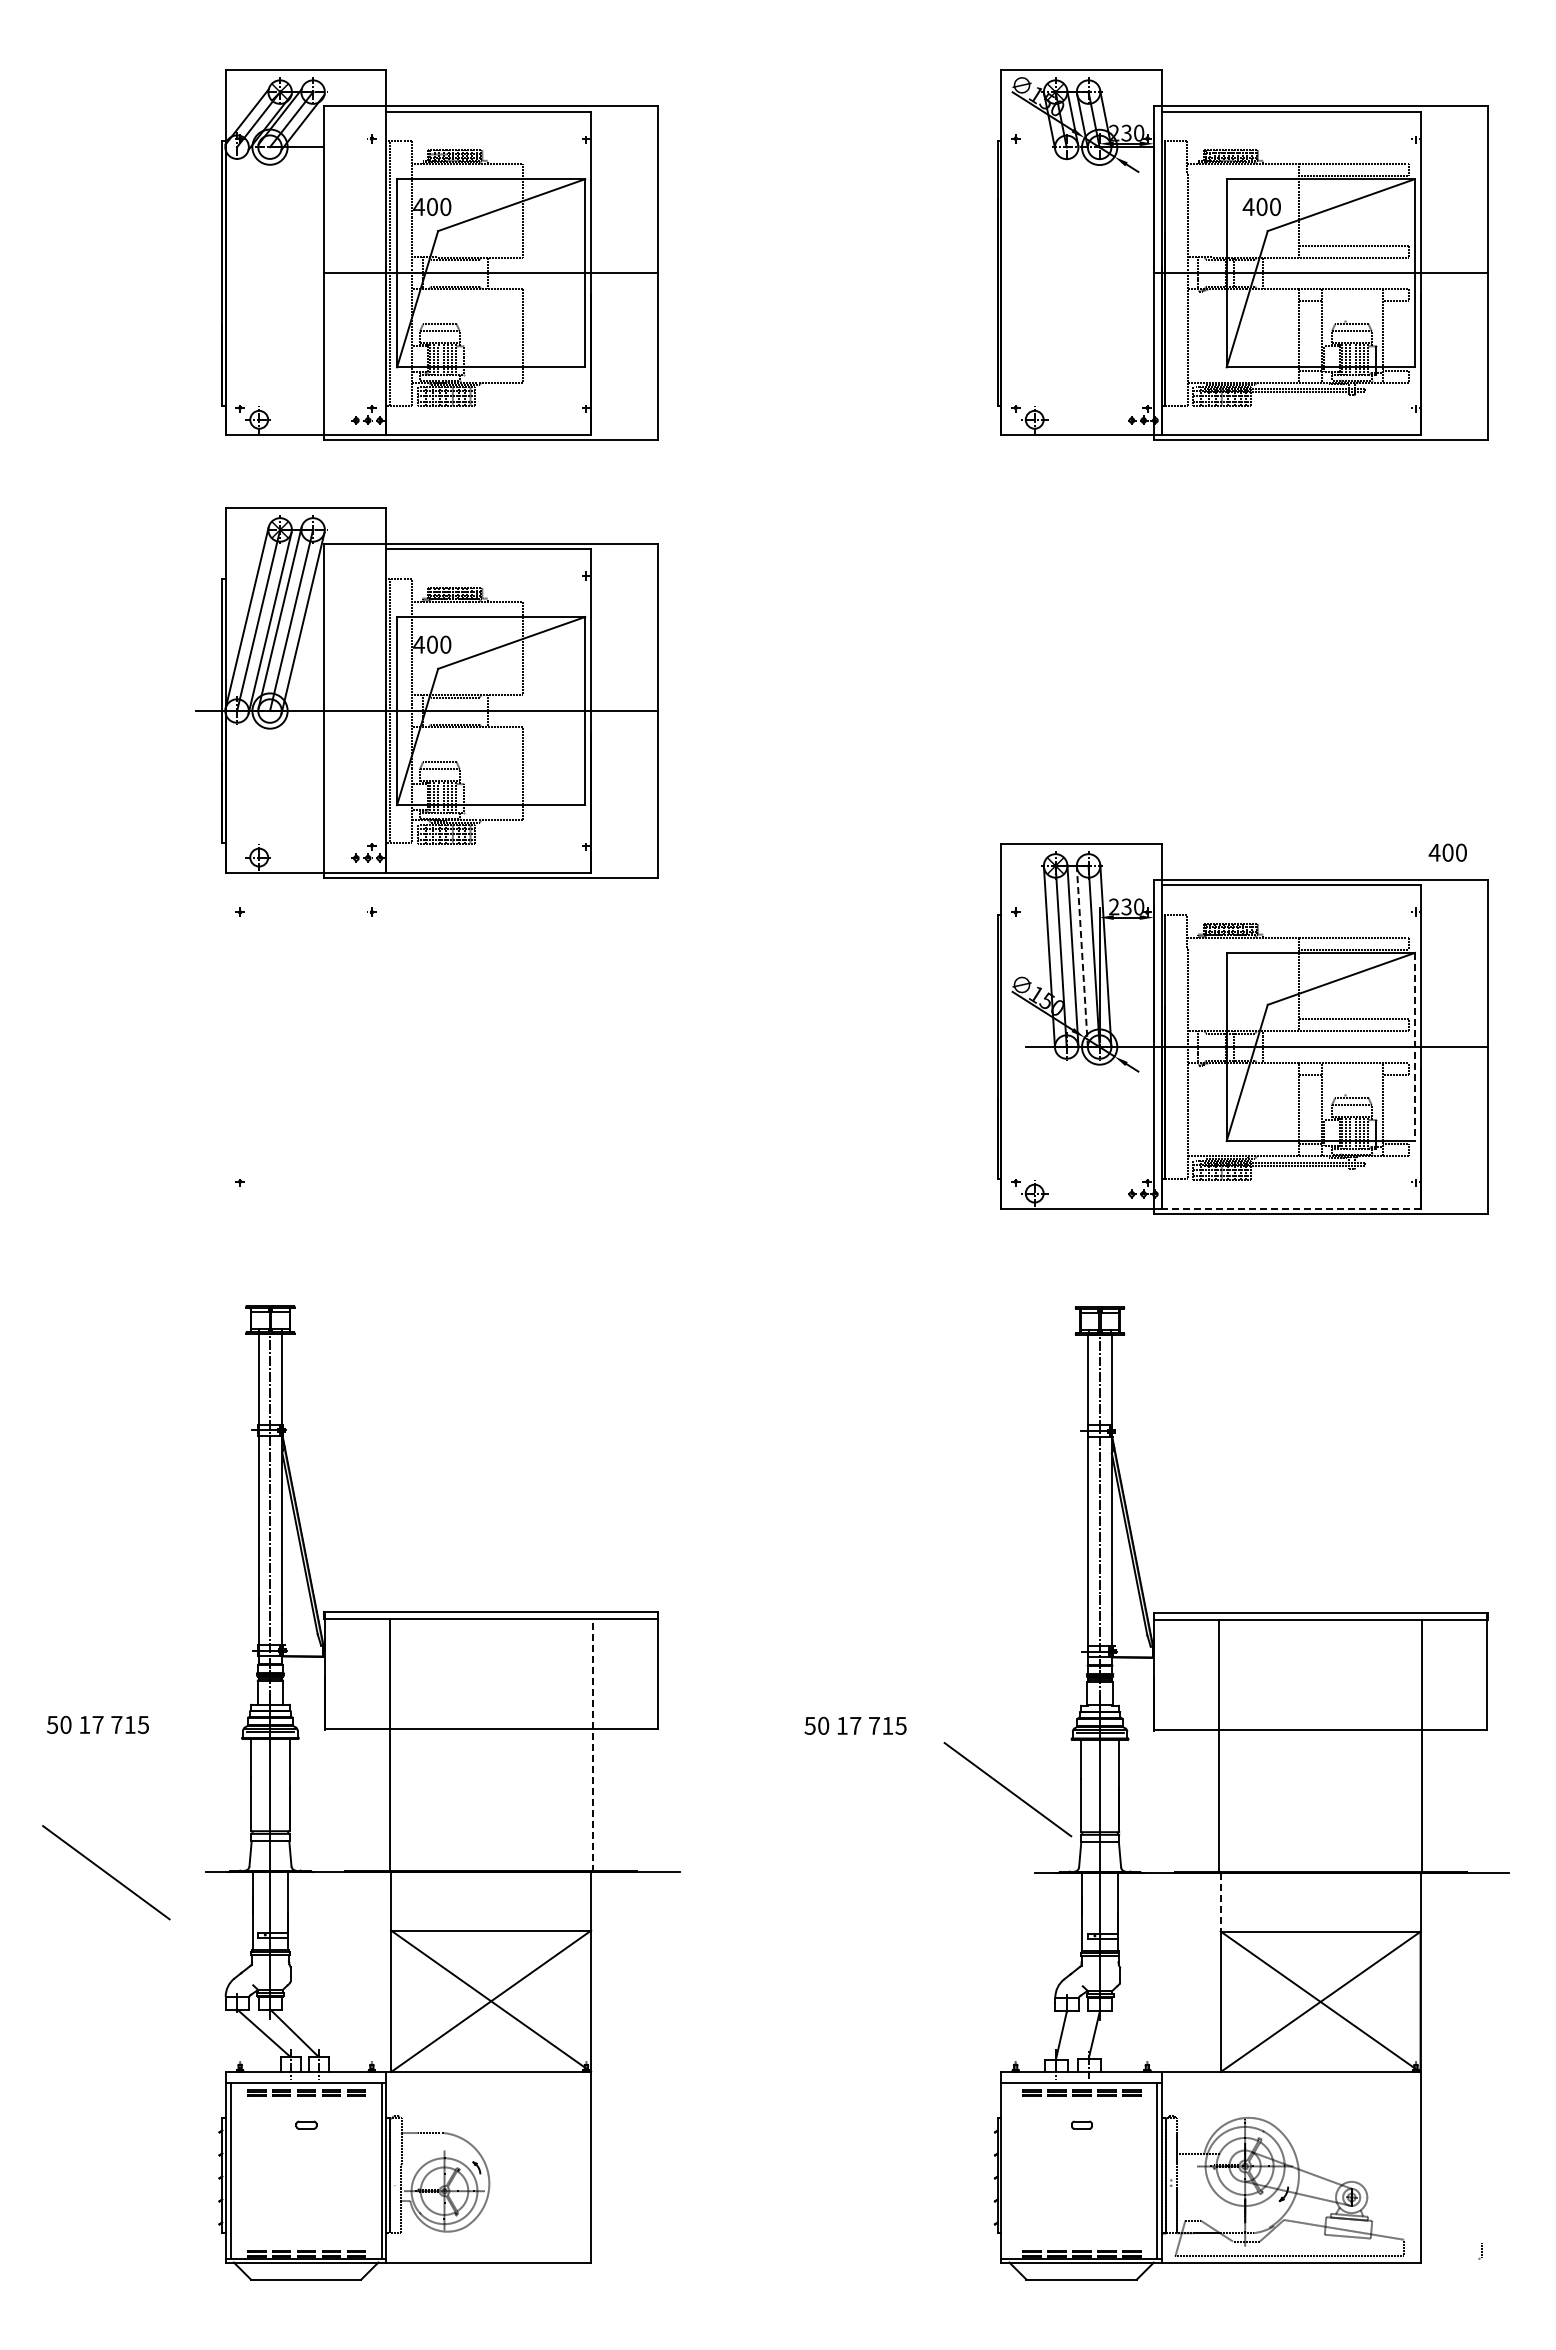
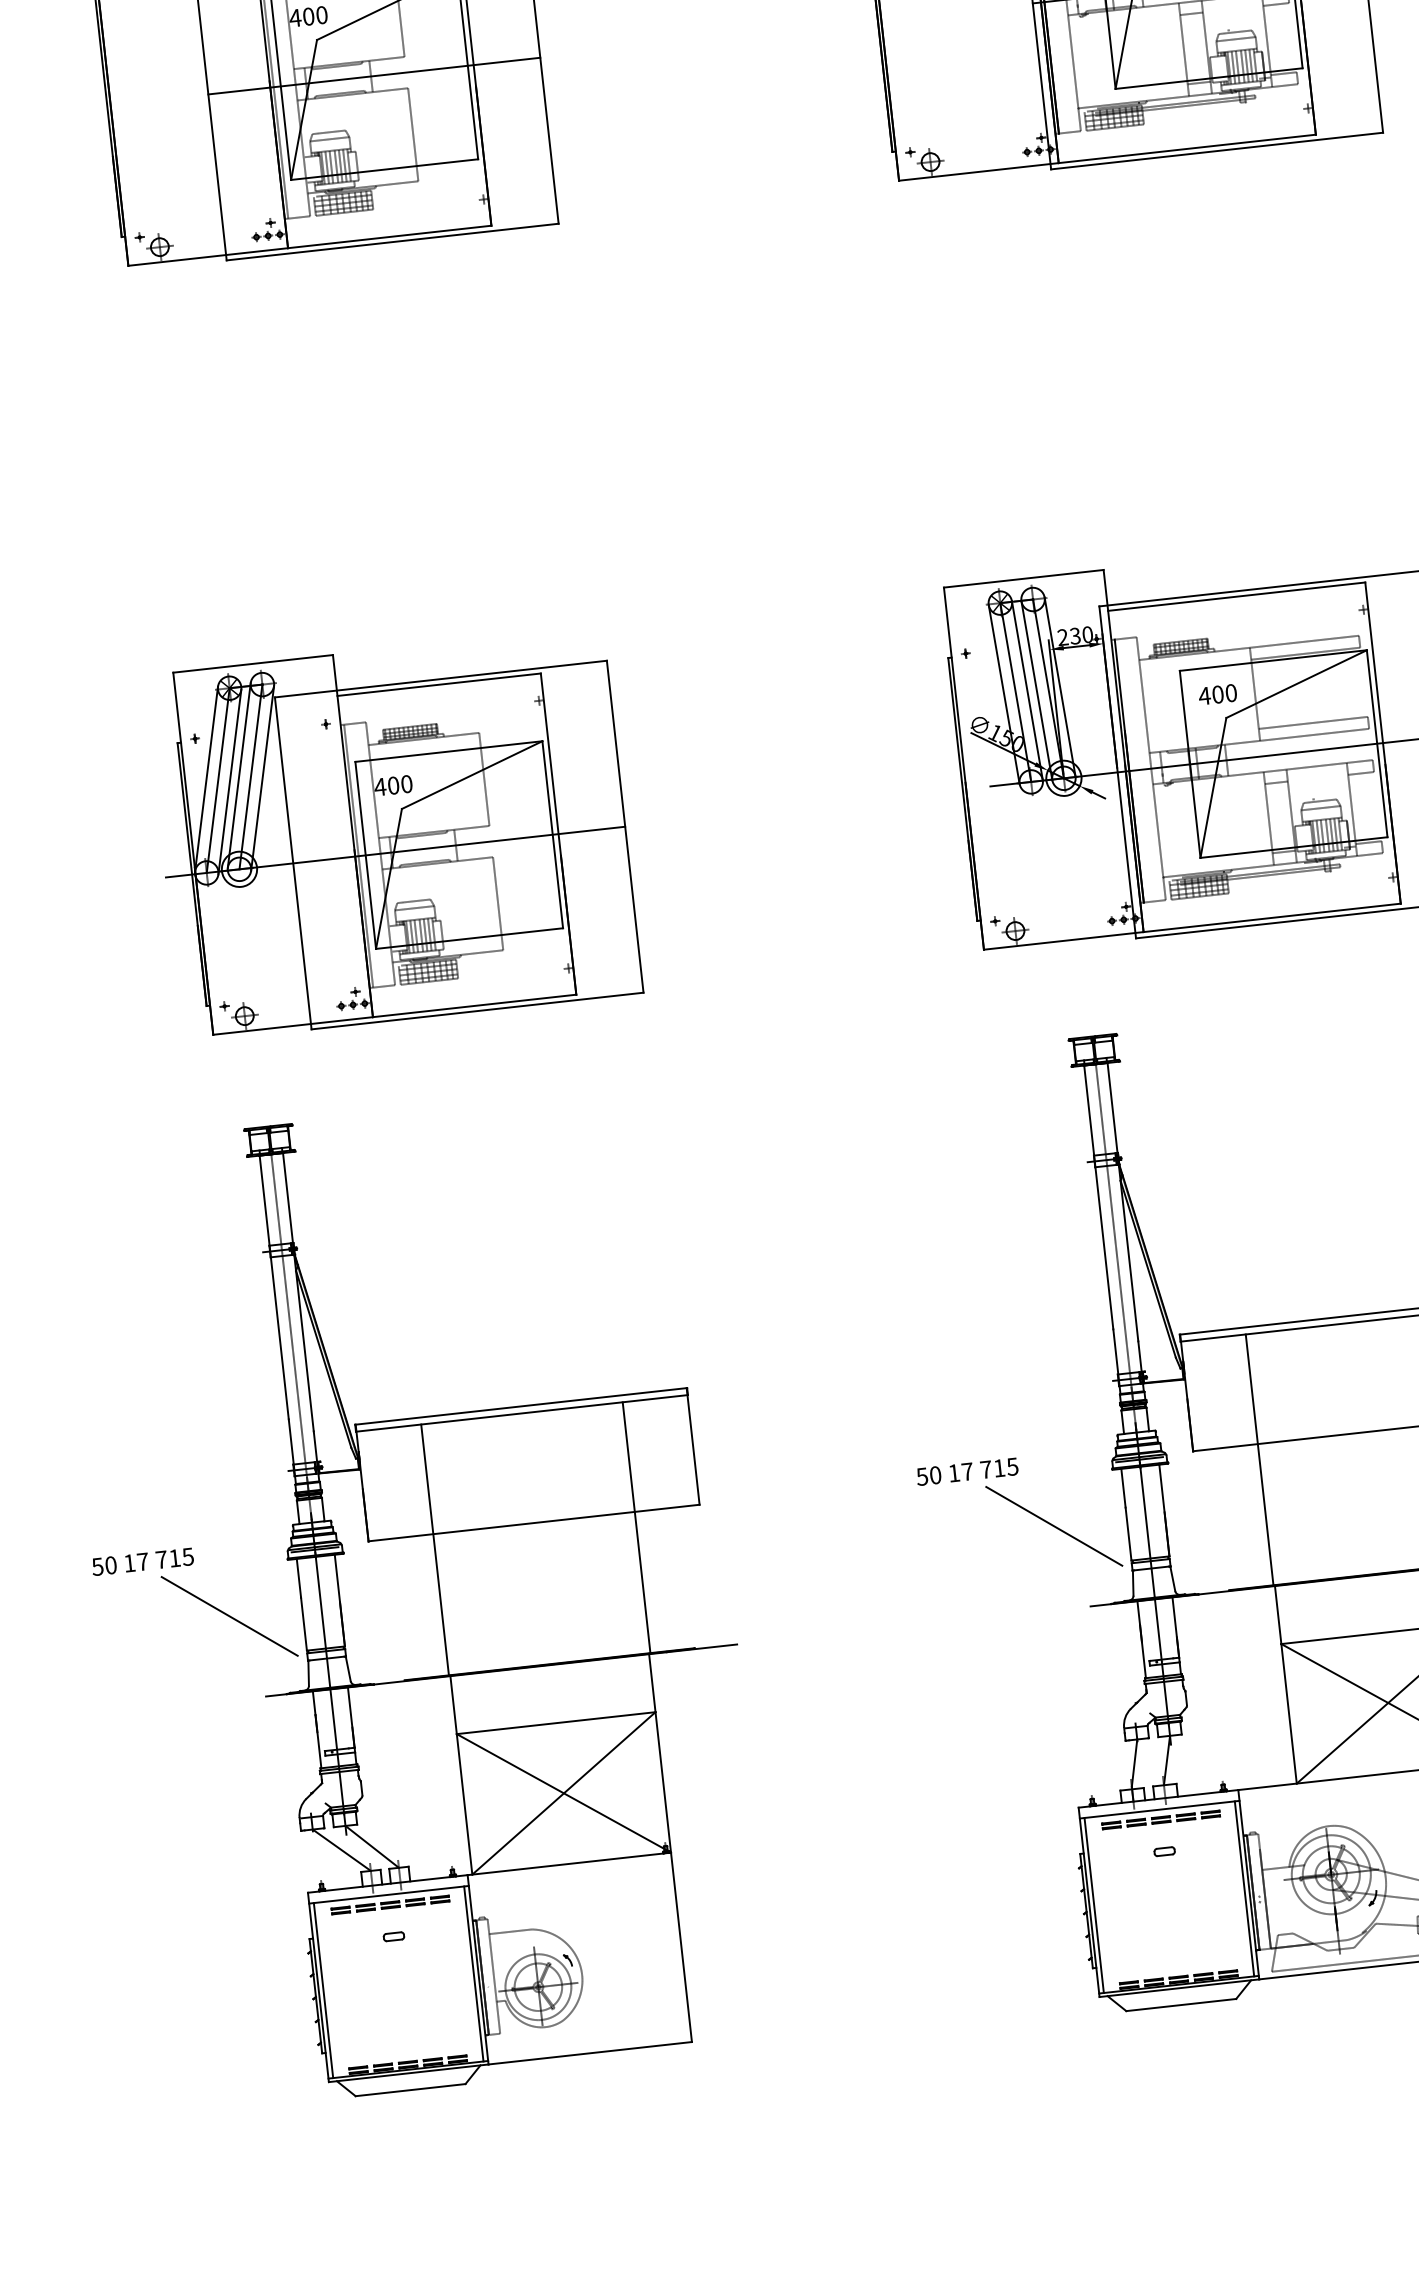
part: (426, 692) -> (392, 833), moved
text: (1447, 852) -> (1217, 694), moved
line: (1082, 957) -> (1037, 691), dashed -> solid
line: (1414, 1047) -> (1376, 744), dashed -> solid
line: (1290, 1208) -> (1271, 917), dashed -> solid
text: (855, 1725) -> (967, 1471), moved
line: (592, 1744) -> (636, 1527), dashed -> solid
line: (106, 1872) -> (229, 1616), moved
line: (1220, 1902) -> (1277, 1615), dashed -> solid
line: (1006, 2170) -> (1094, 1904), added

